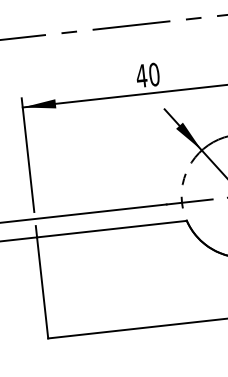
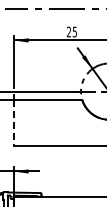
text: (146, 74) -> (71, 31), 40 -> 25
line: (42, 288) -> (13, 123), solid -> dashed

